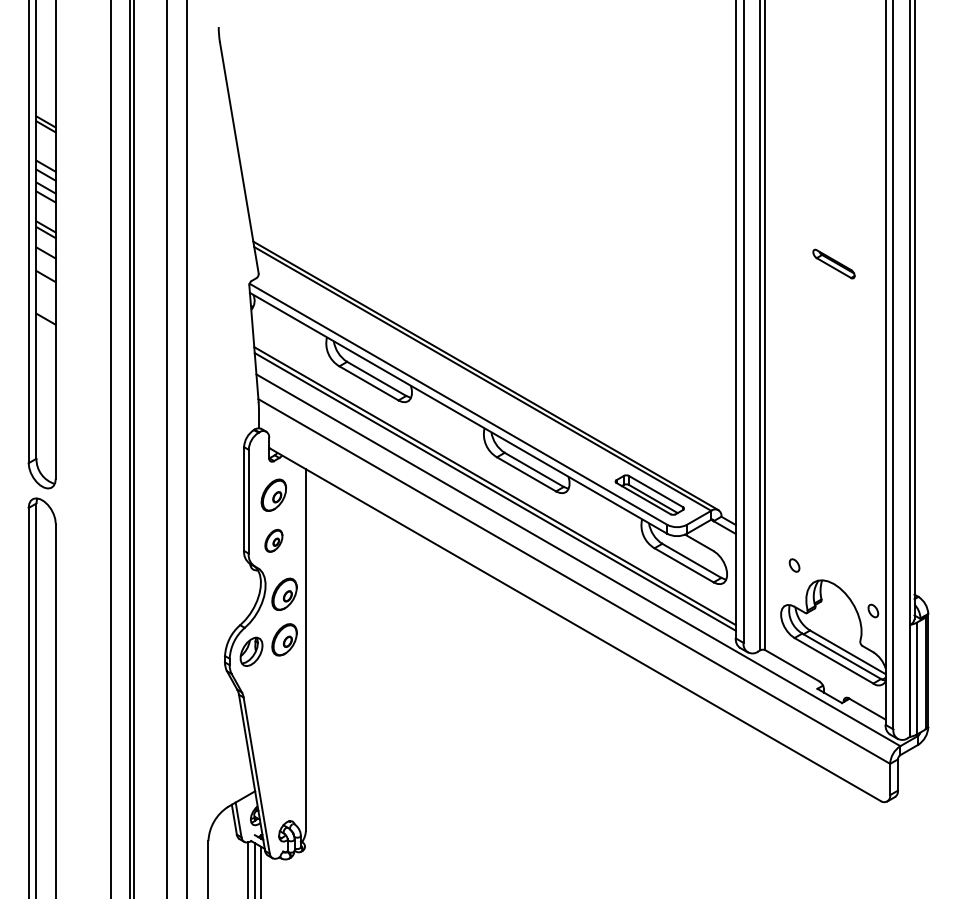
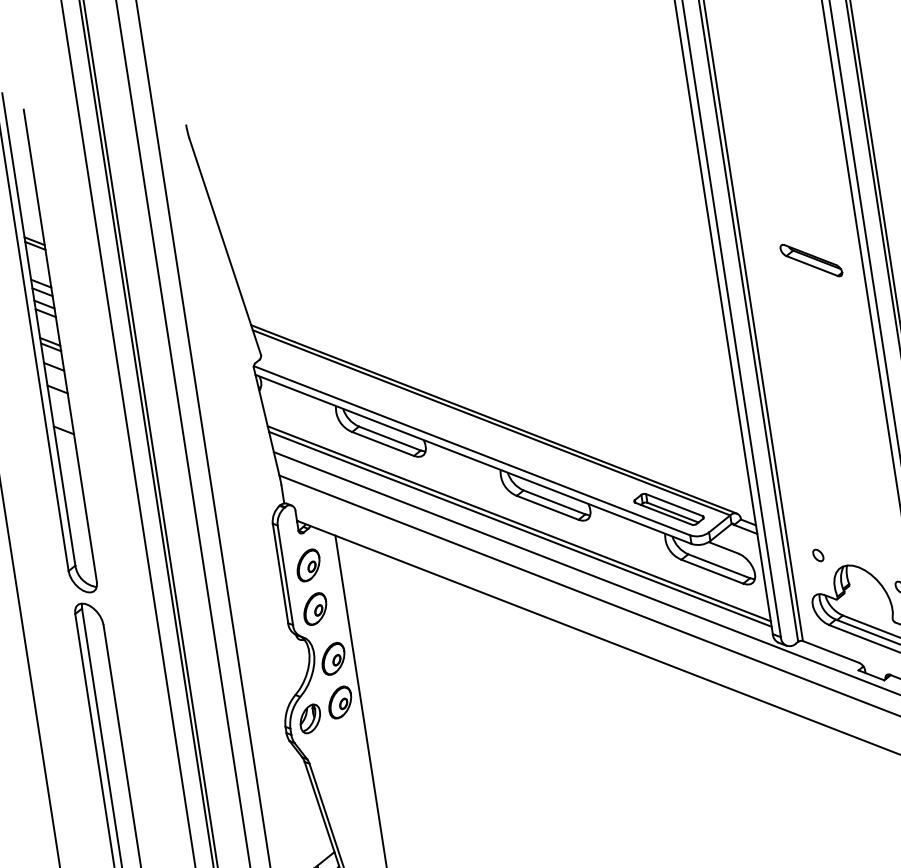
part: (833, 263) -> (810, 260), size x1.43
part: (273, 540) -> (314, 608), size x1.43

